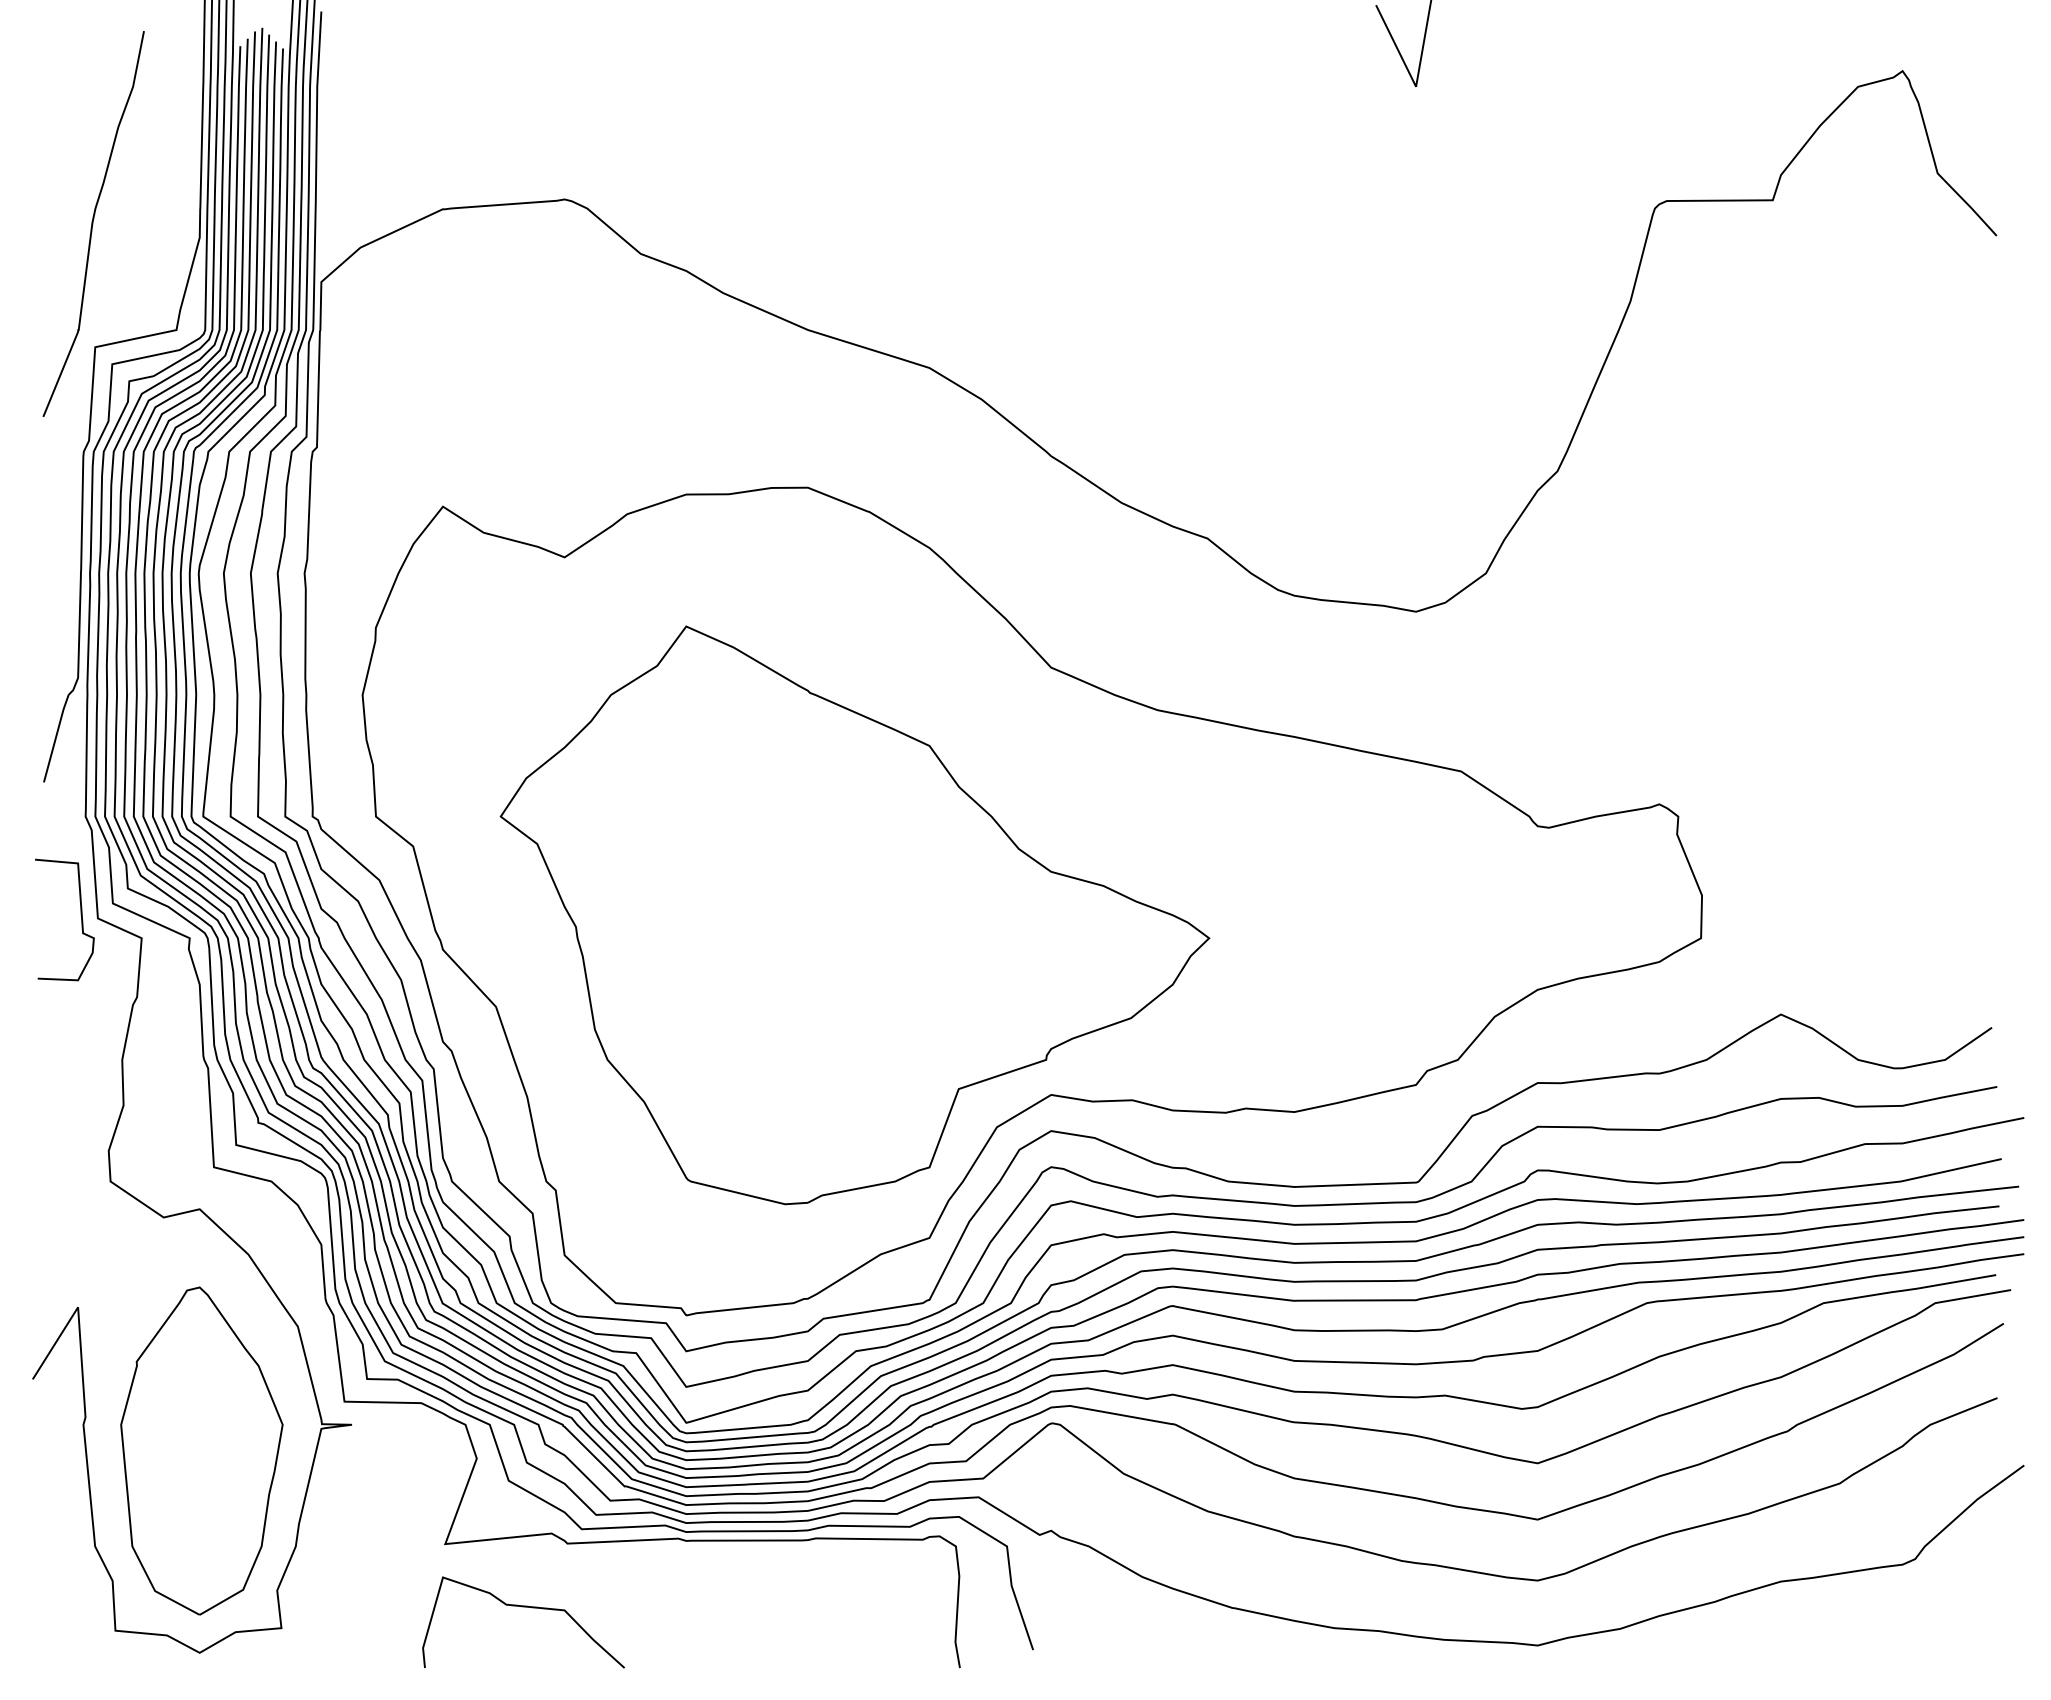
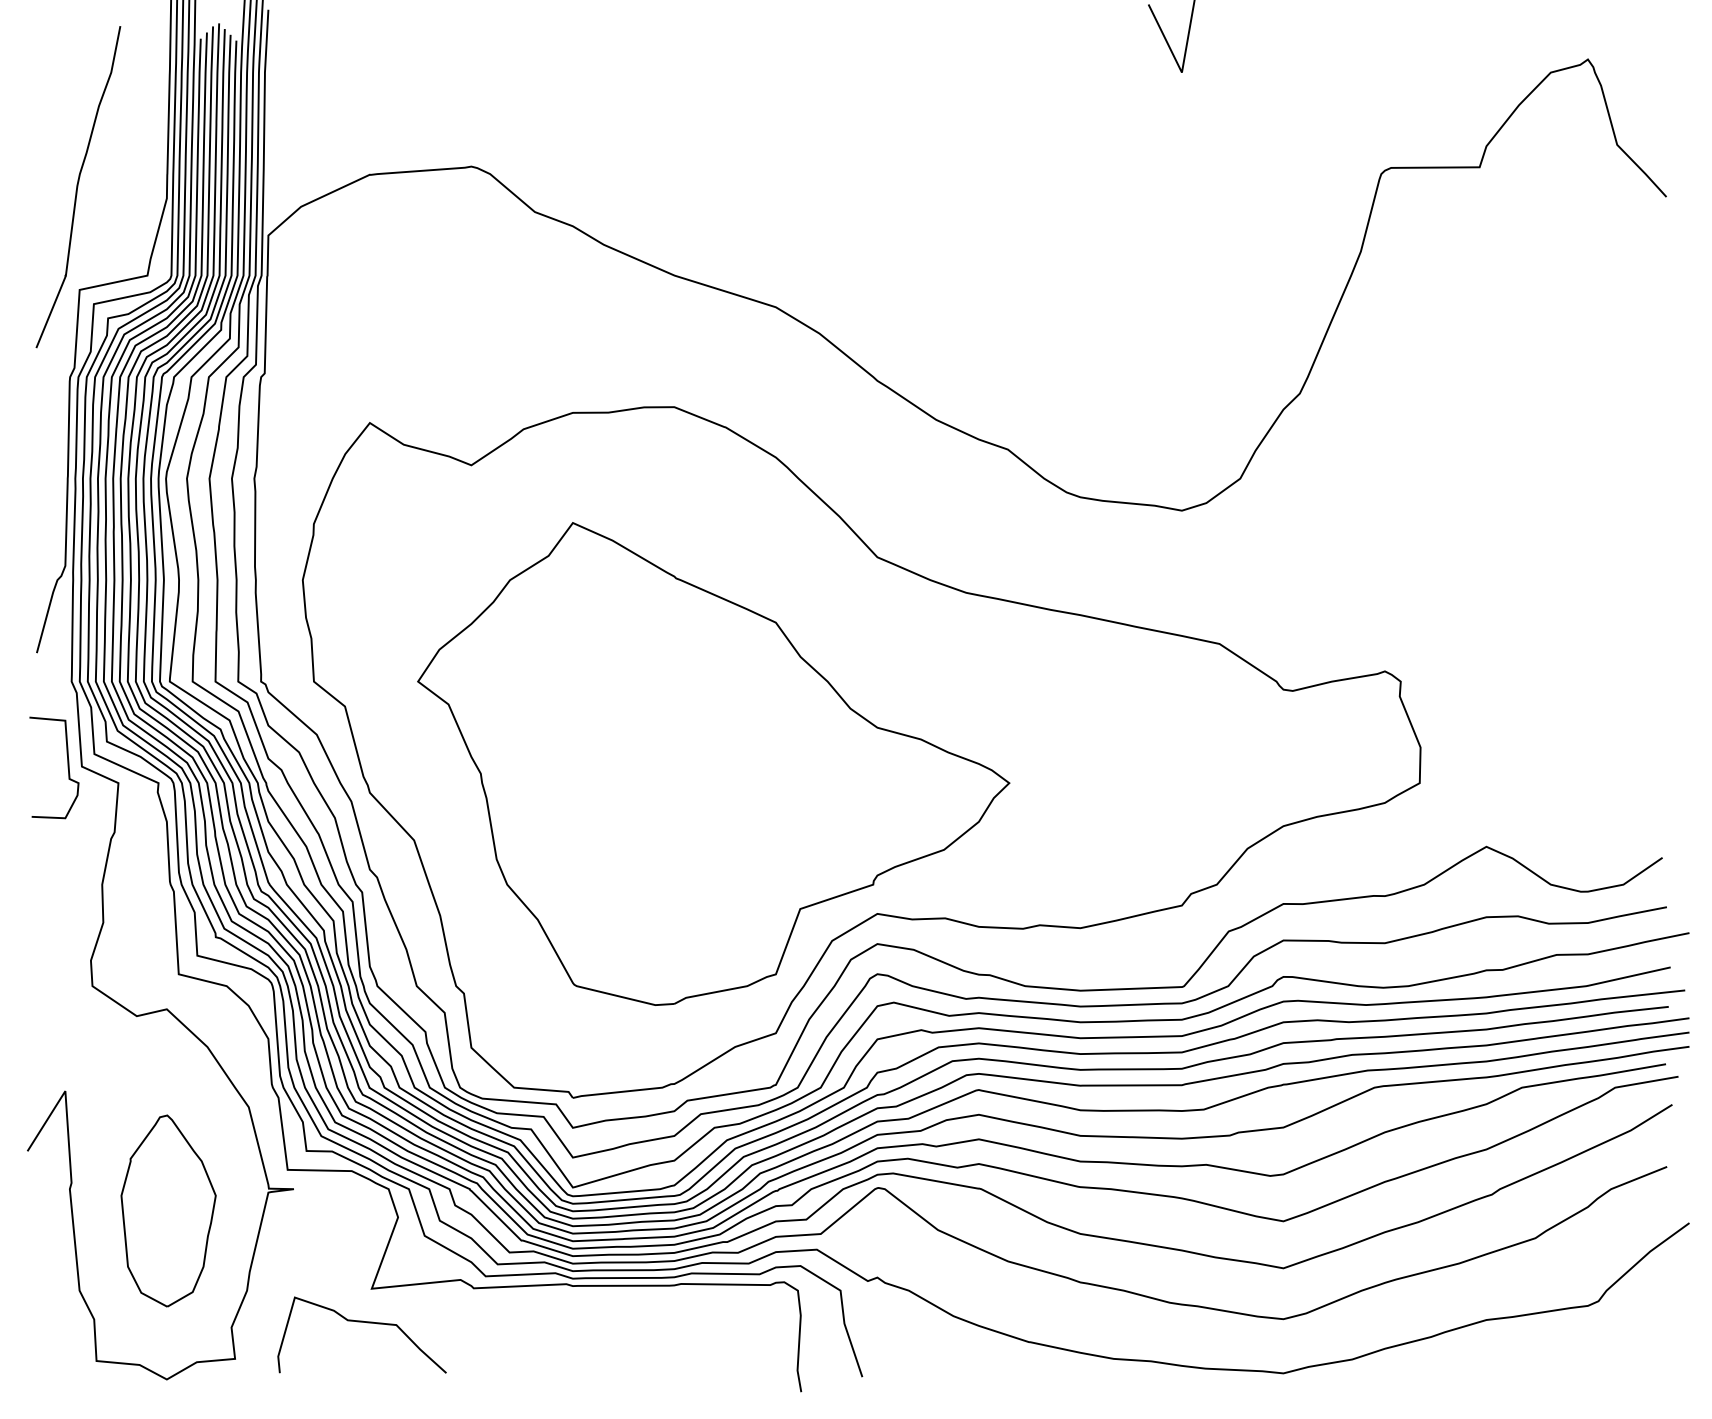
part: (201, 1450) -> (168, 1210), size x0.7
curve: (522, 1607) -> (361, 1322), moved

